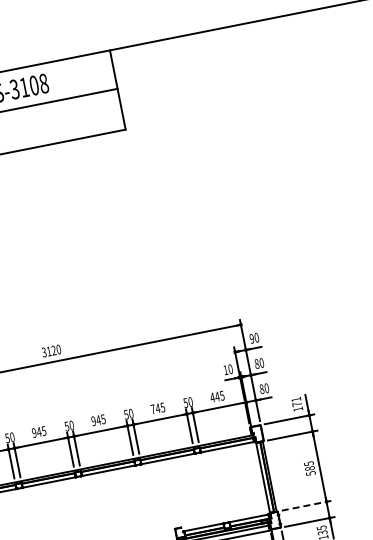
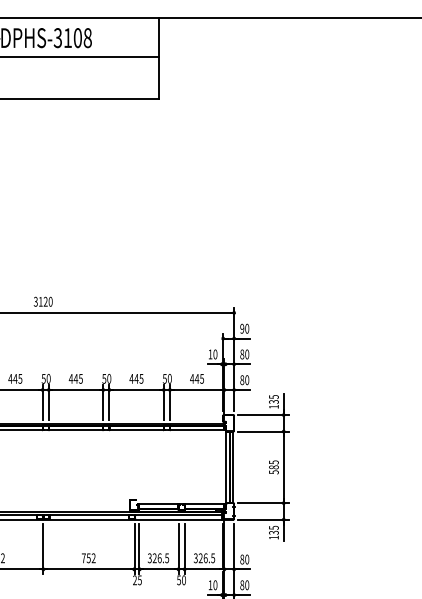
text: (296, 402) -> (273, 399), 171 -> 135
text: (152, 409) -> (131, 378), 745 -> 445
text: (93, 420) -> (70, 378), 945 -> 445
text: (34, 432) -> (10, 378), 945 -> 445
line: (306, 506) -> (263, 503), dashed -> solid

